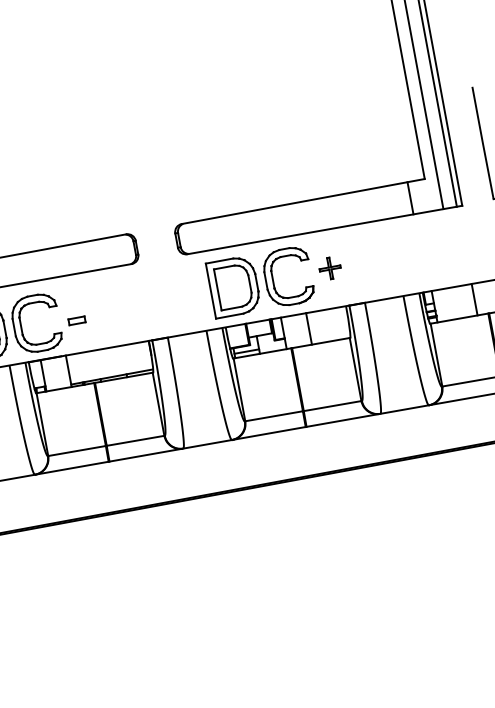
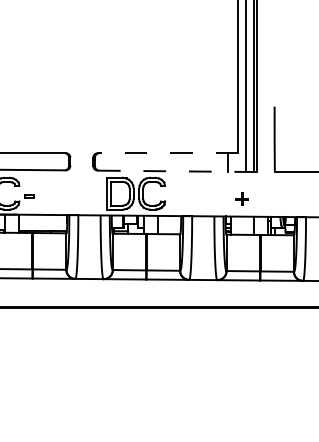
line: (302, 202) -> (167, 153), solid -> dashed
line: (325, 230) -> (177, 171), solid -> dashed
part: (328, 267) -> (241, 198), moved

